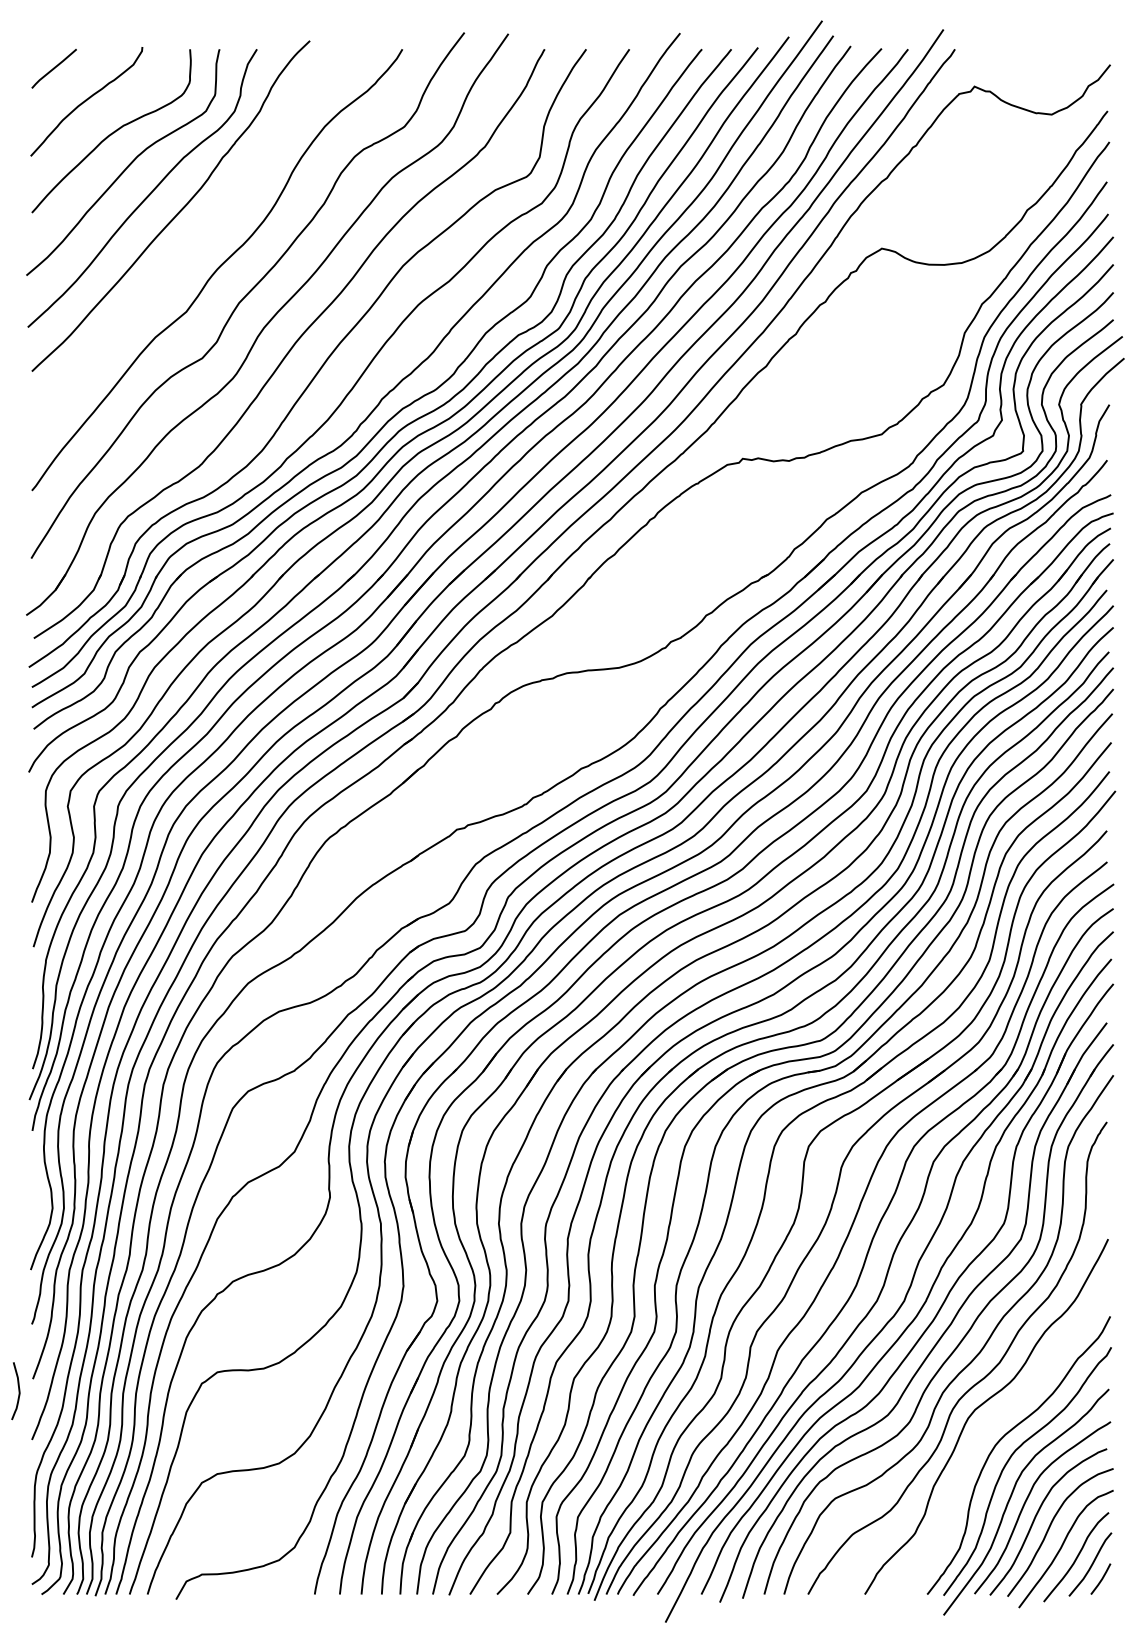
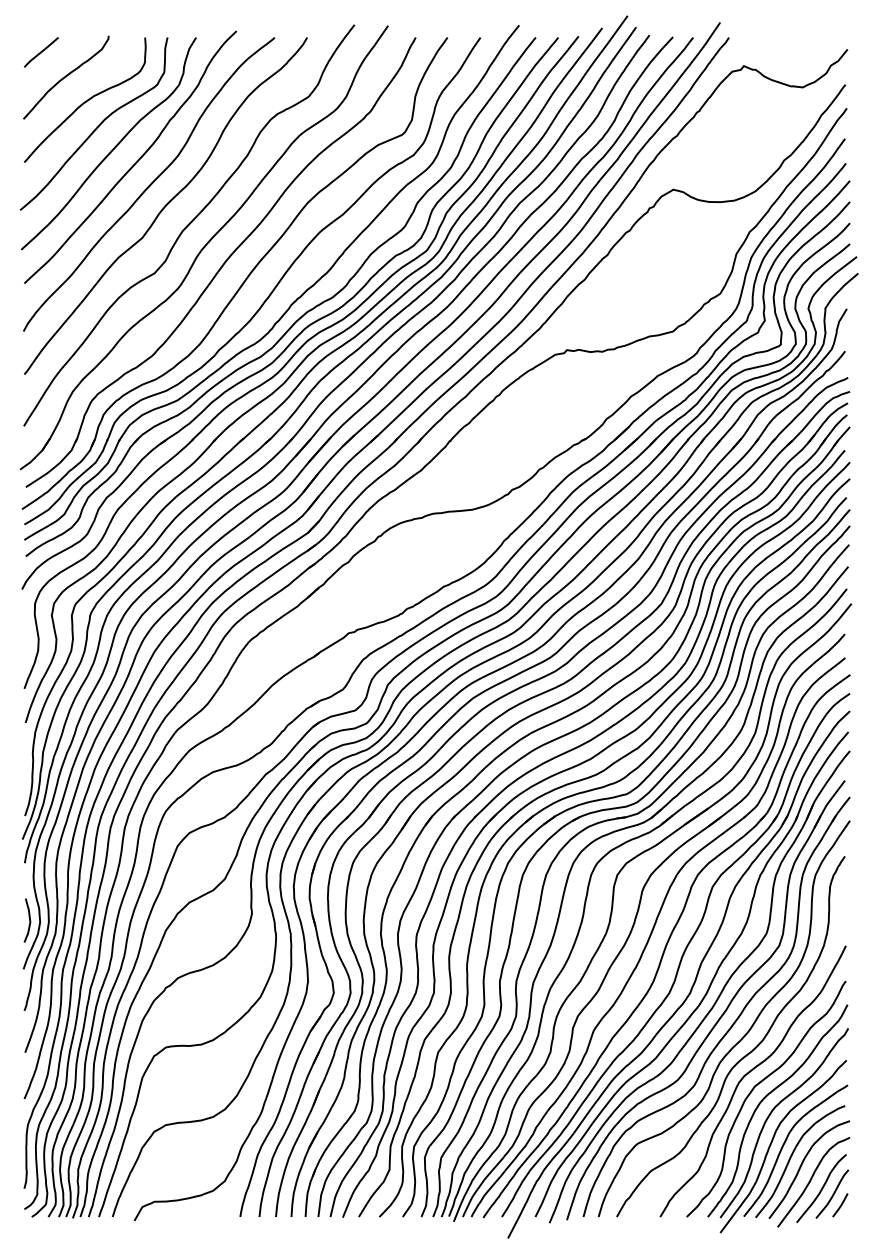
curve: (196, 241) -> (150, 184), added
curve: (18, 1391) -> (29, 920), moved
curve: (987, 1427) -> (753, 1089), added

